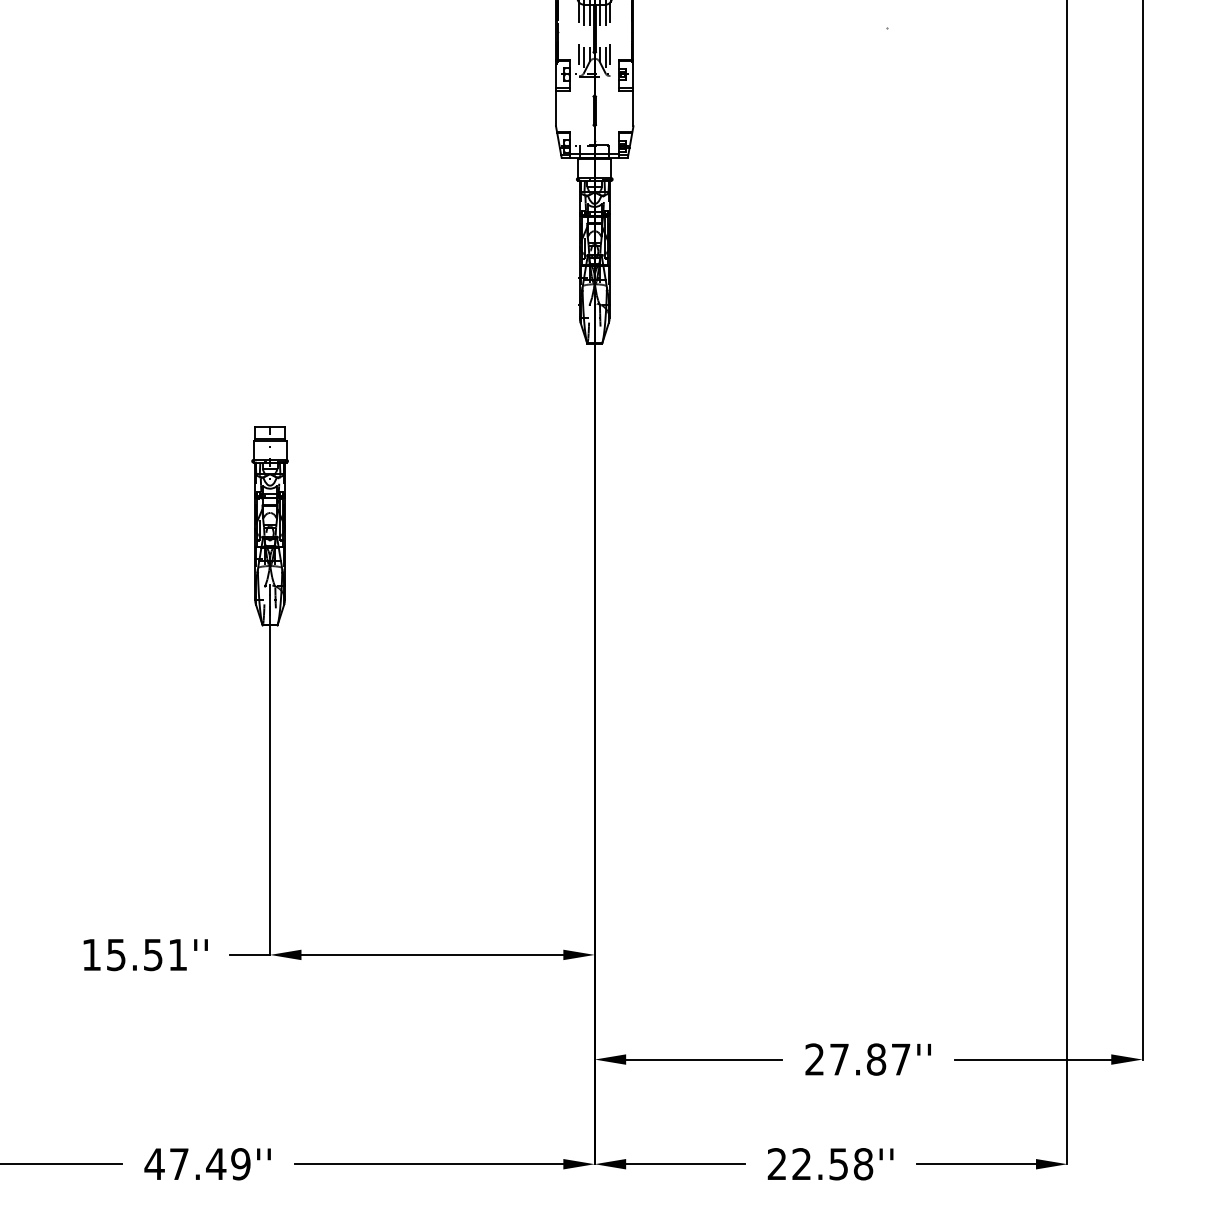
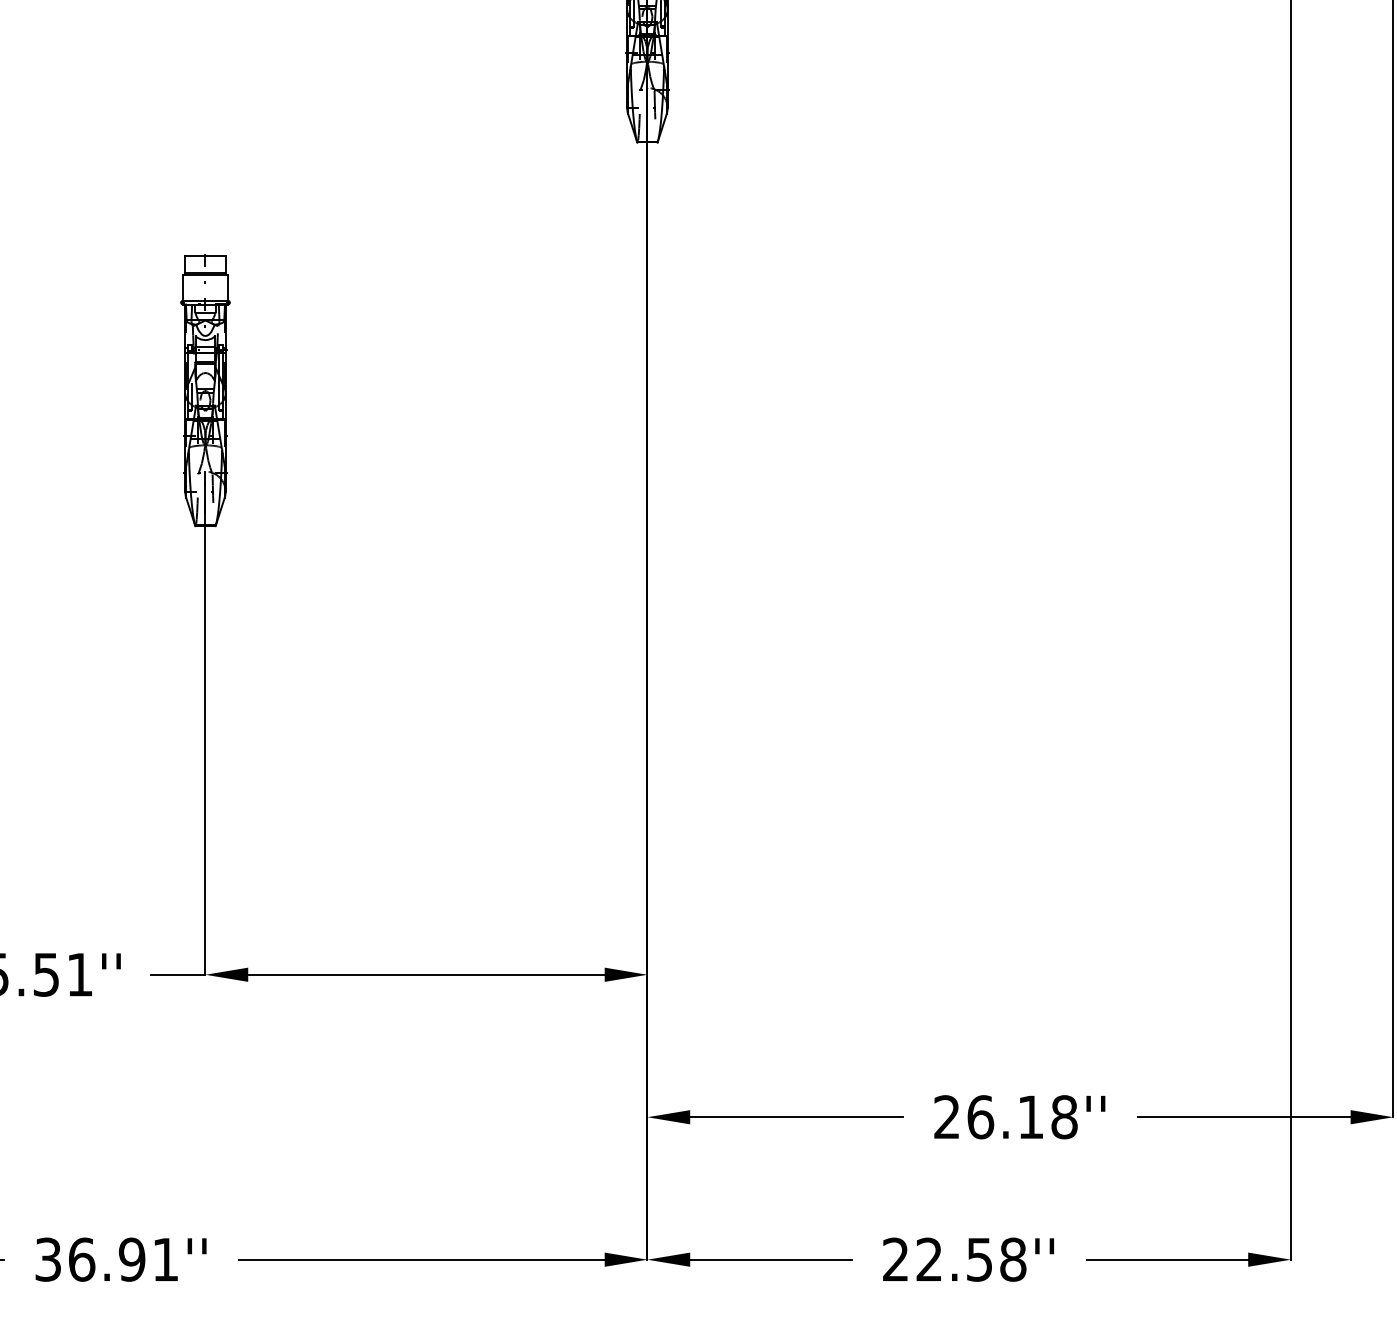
text: (870, 1059) -> (1022, 1117), 27.87'' -> 26.18''
text: (197, 1164) -> (106, 1260), 47.49'' -> 36.91''

